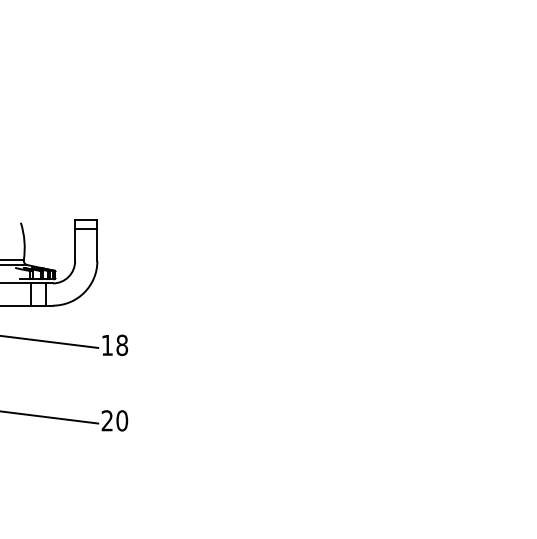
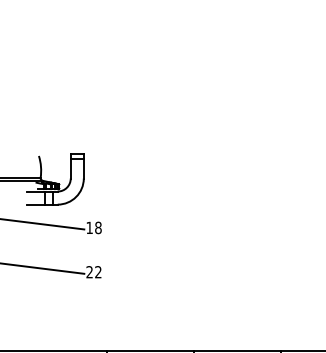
text: (122, 421) -> (98, 272), 20 -> 22

